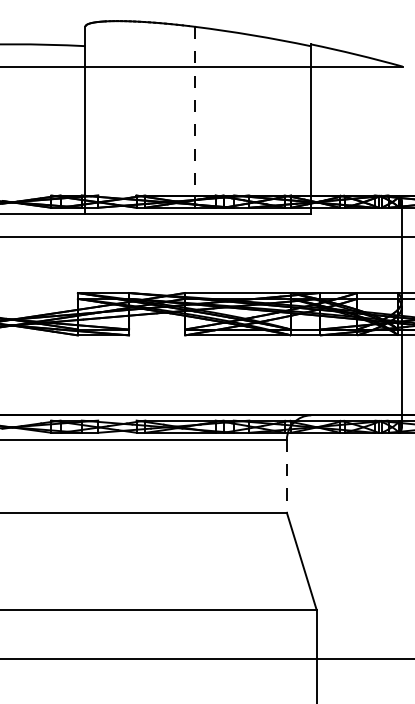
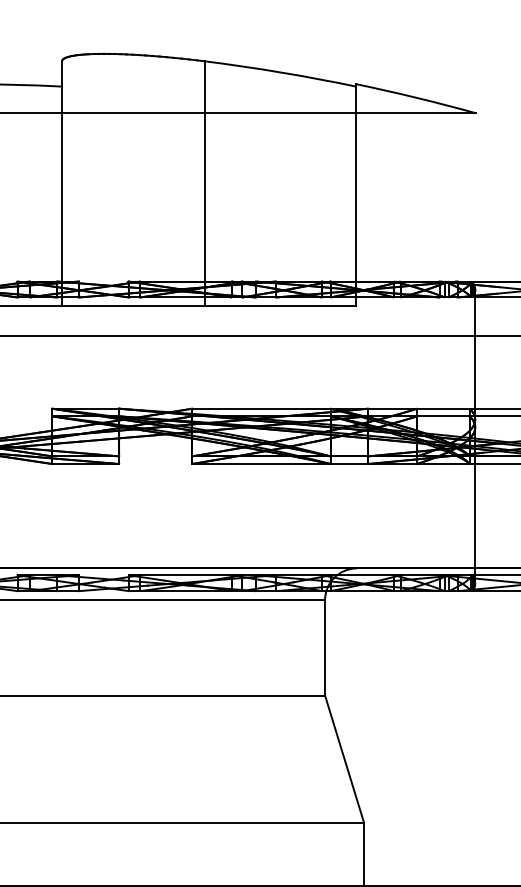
line: (194, 120) -> (204, 183), dashed -> solid
line: (286, 476) -> (324, 648), dashed -> solid

